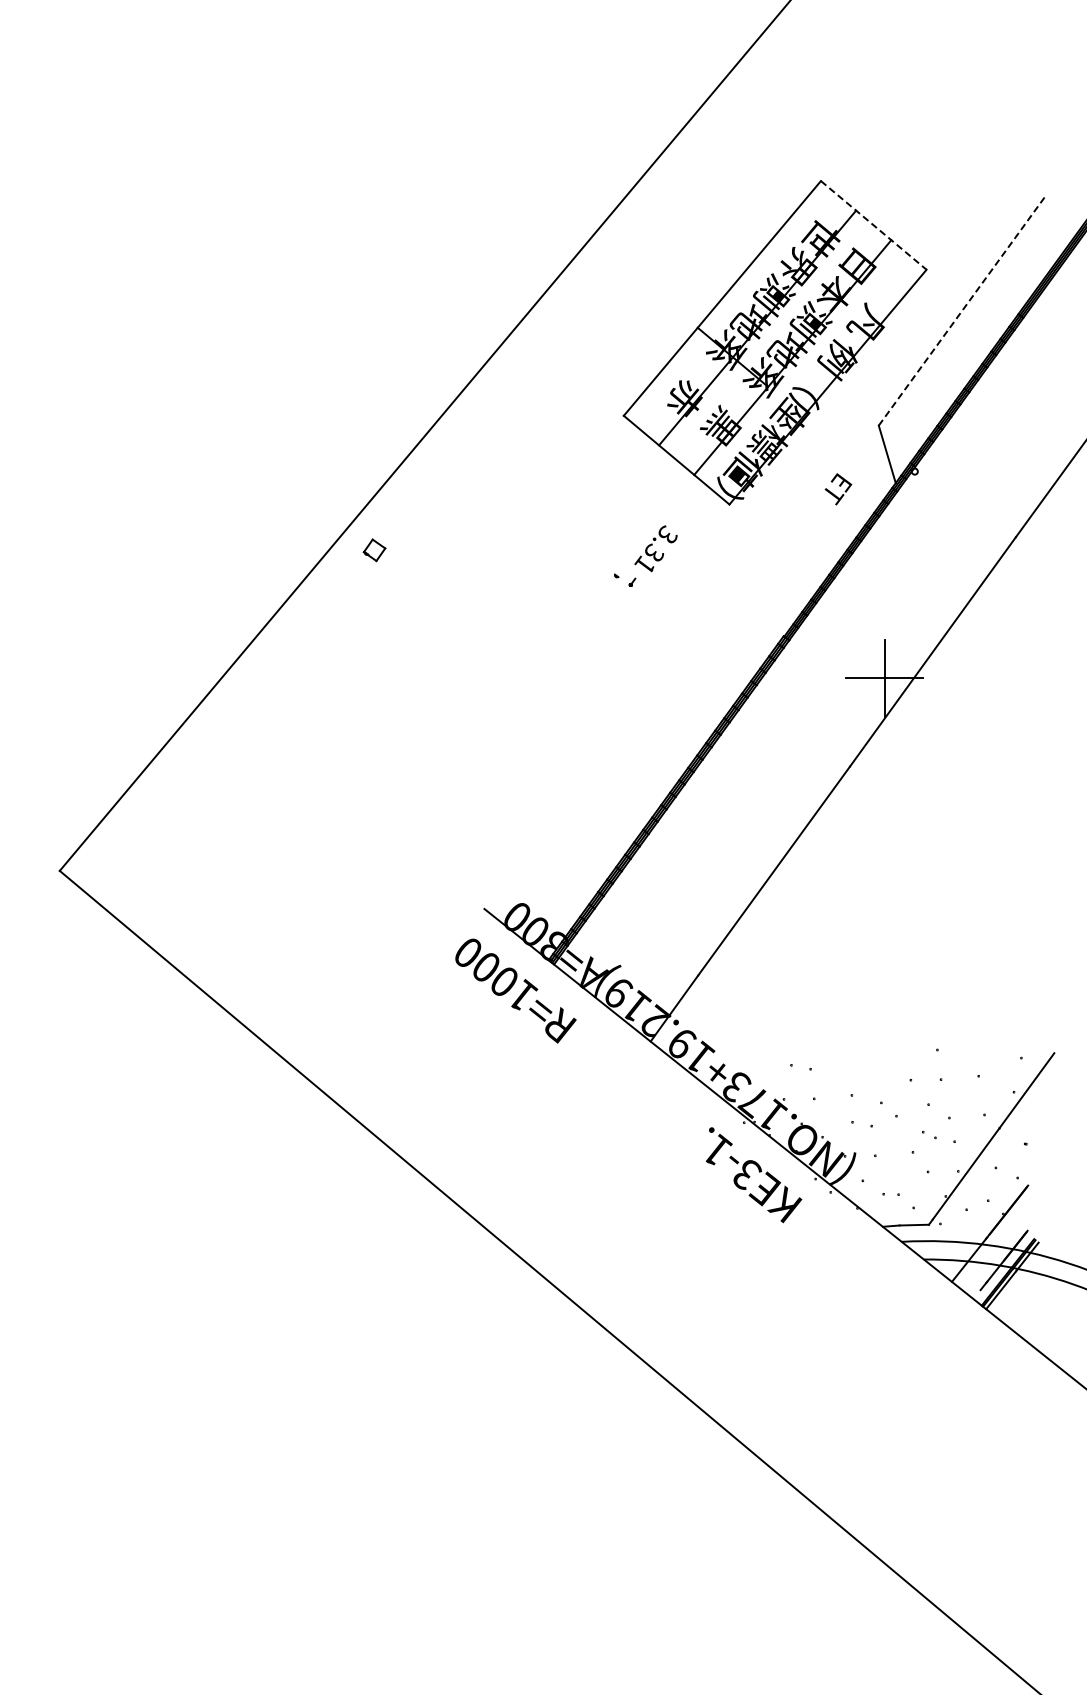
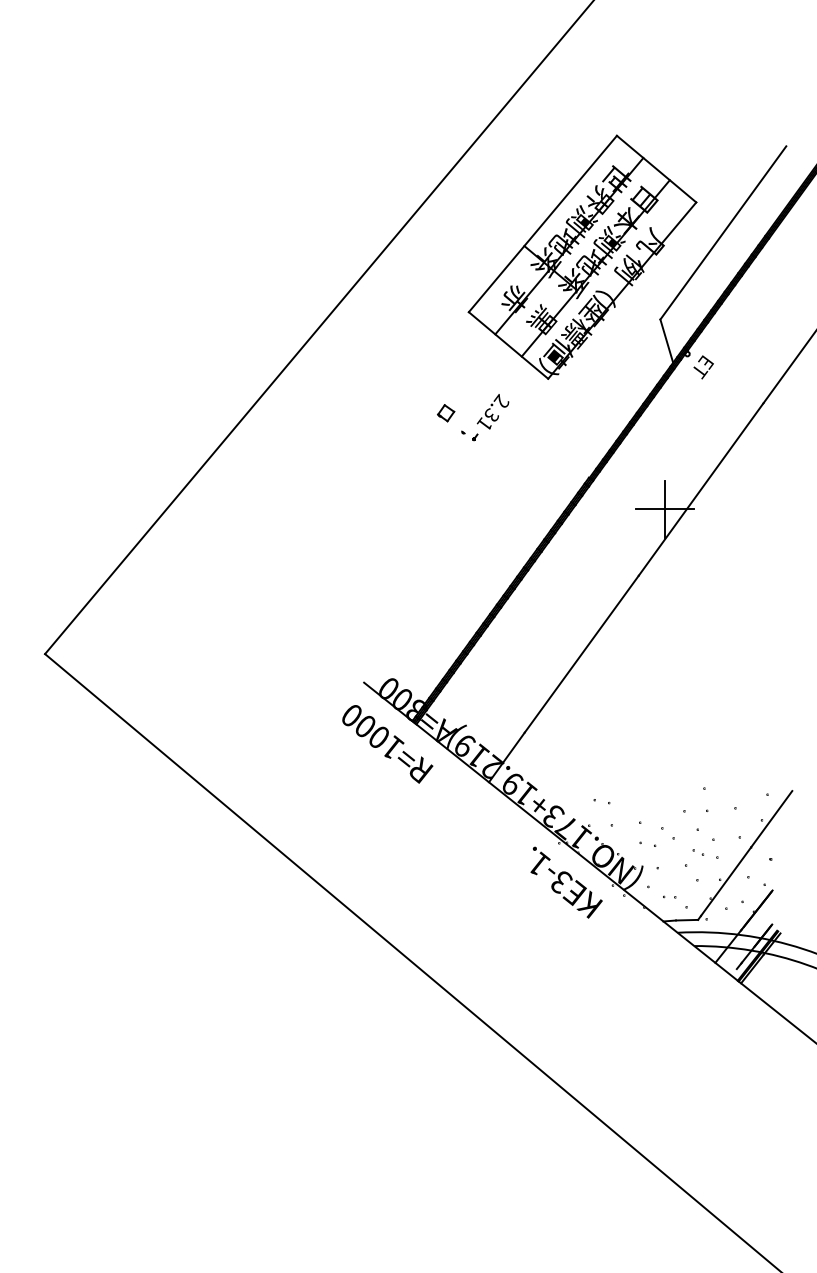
line: (873, 225) -> (656, 169), dashed -> solid
line: (962, 310) -> (723, 233), dashed -> solid
text: (838, 489) -> (703, 367), moved
text: (666, 533) -> (500, 400), 3.31 -> 2.31
part: (374, 550) -> (446, 413), moved

